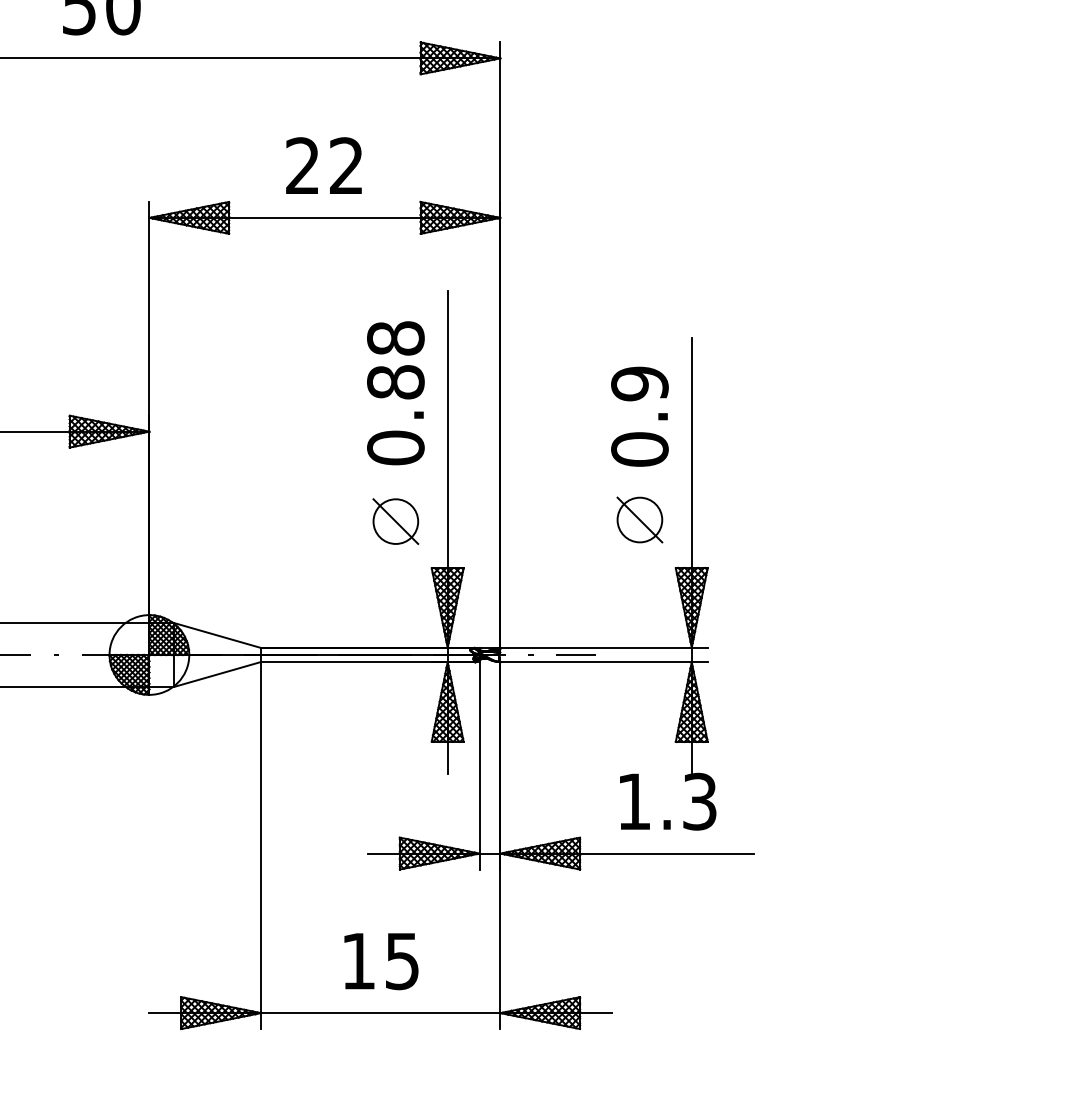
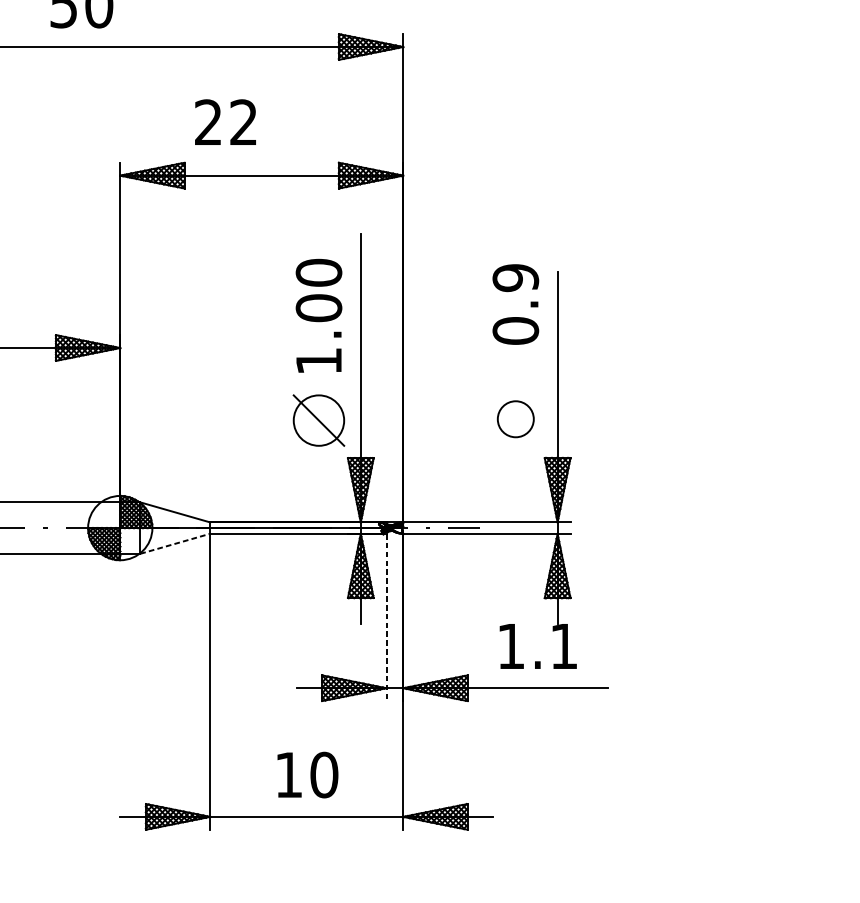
text: (323, 165) -> (225, 122), moved
text: (395, 393) -> (318, 317), 0.88 -> 1.00
text: (639, 416) -> (515, 304), moved
line: (639, 519) -> (515, 418), removed
part: (395, 521) -> (318, 420), size x1.4
line: (218, 674) -> (175, 543), solid -> dashed
line: (479, 765) -> (386, 617), solid -> dashed
text: (699, 801) -> (563, 646), 1.3 -> 1.1
text: (402, 961) -> (324, 775), 15 -> 10

